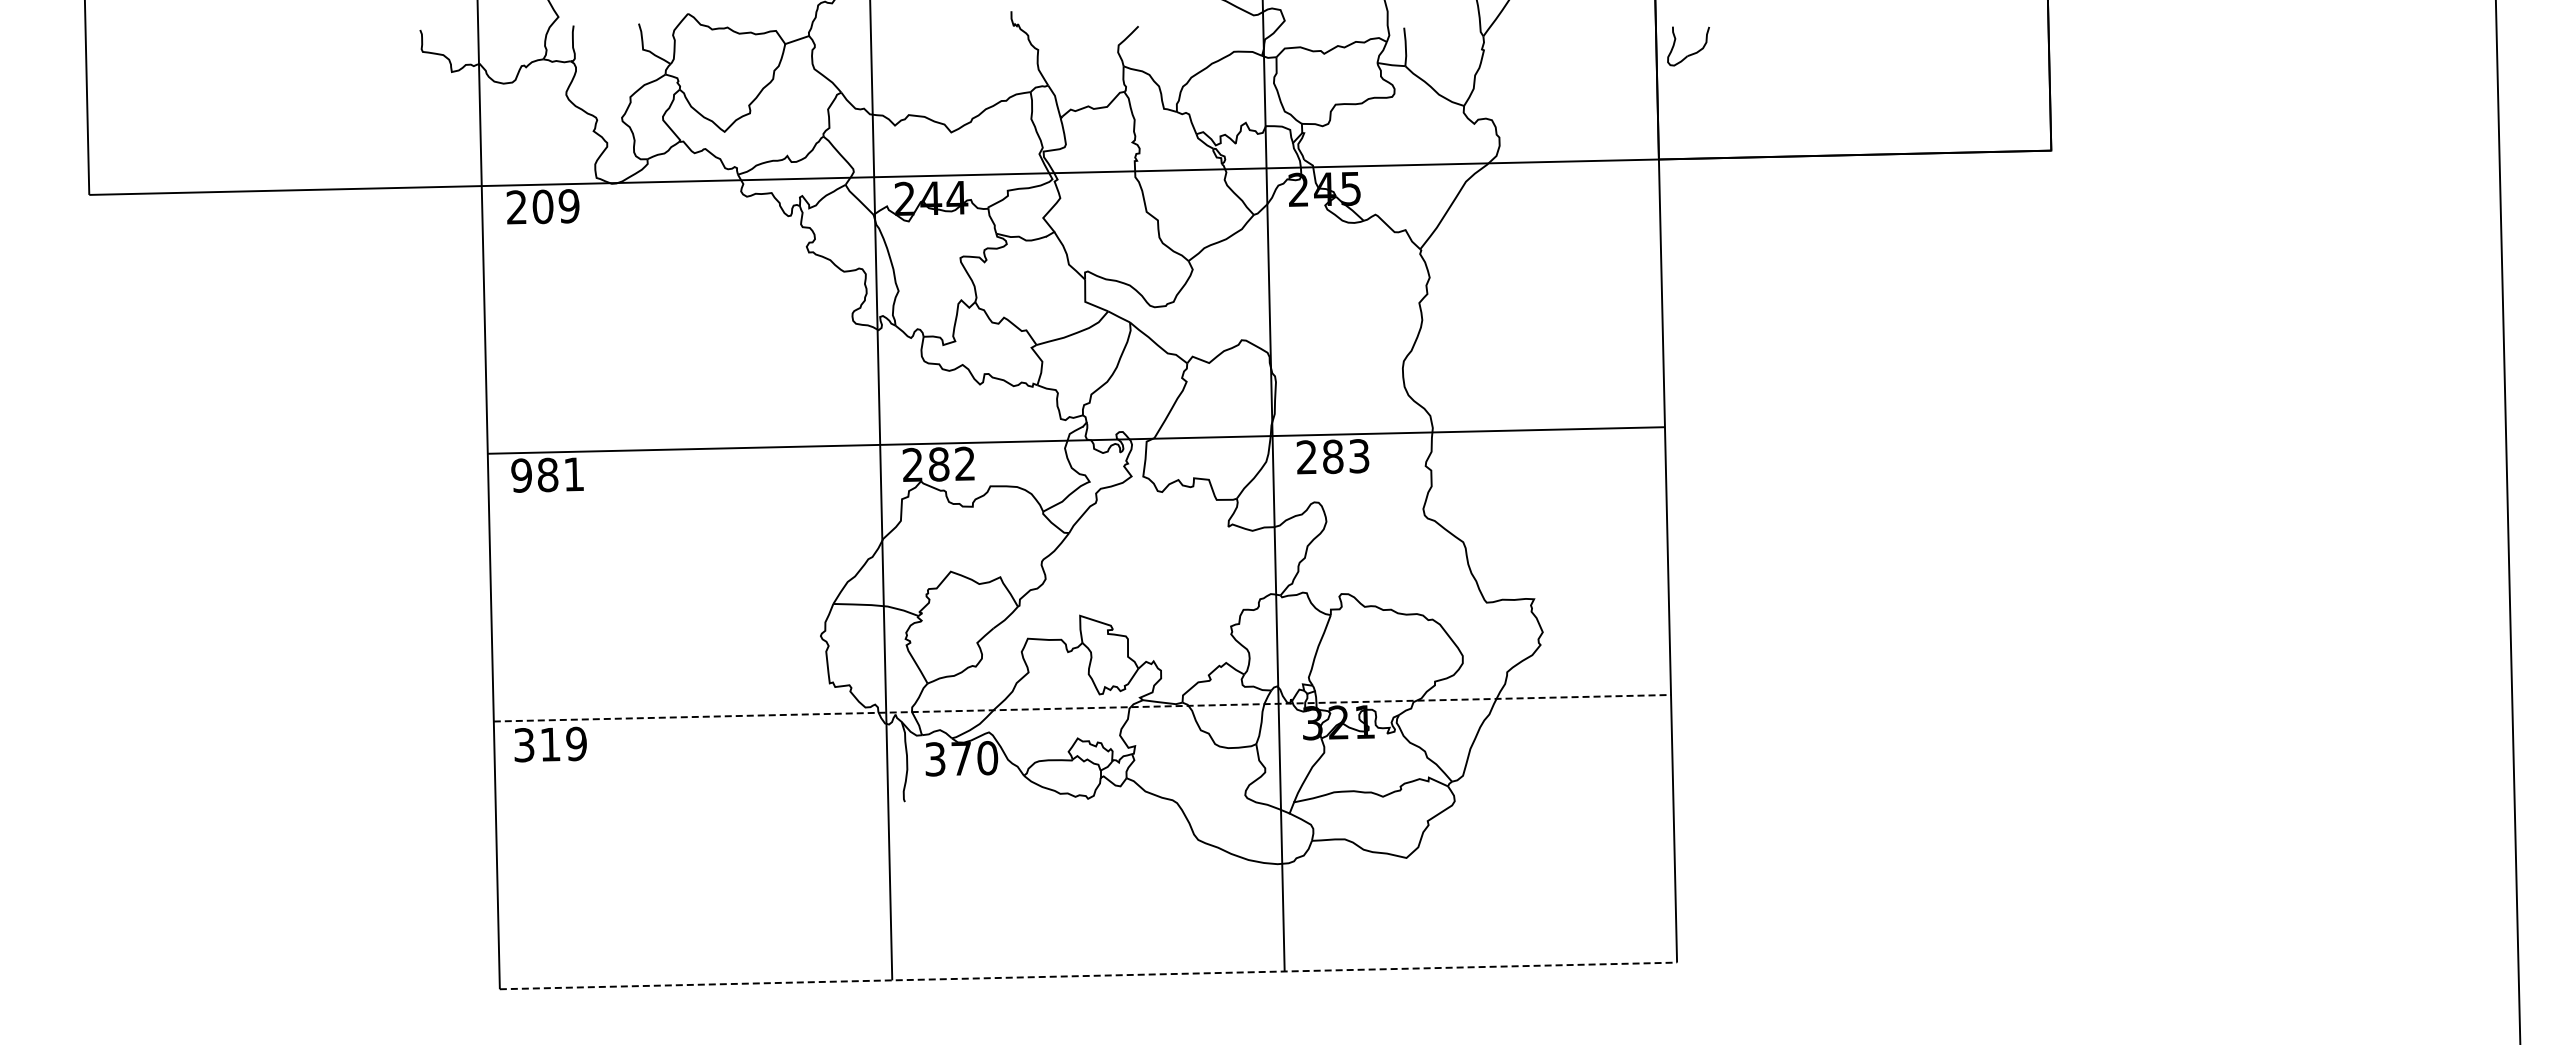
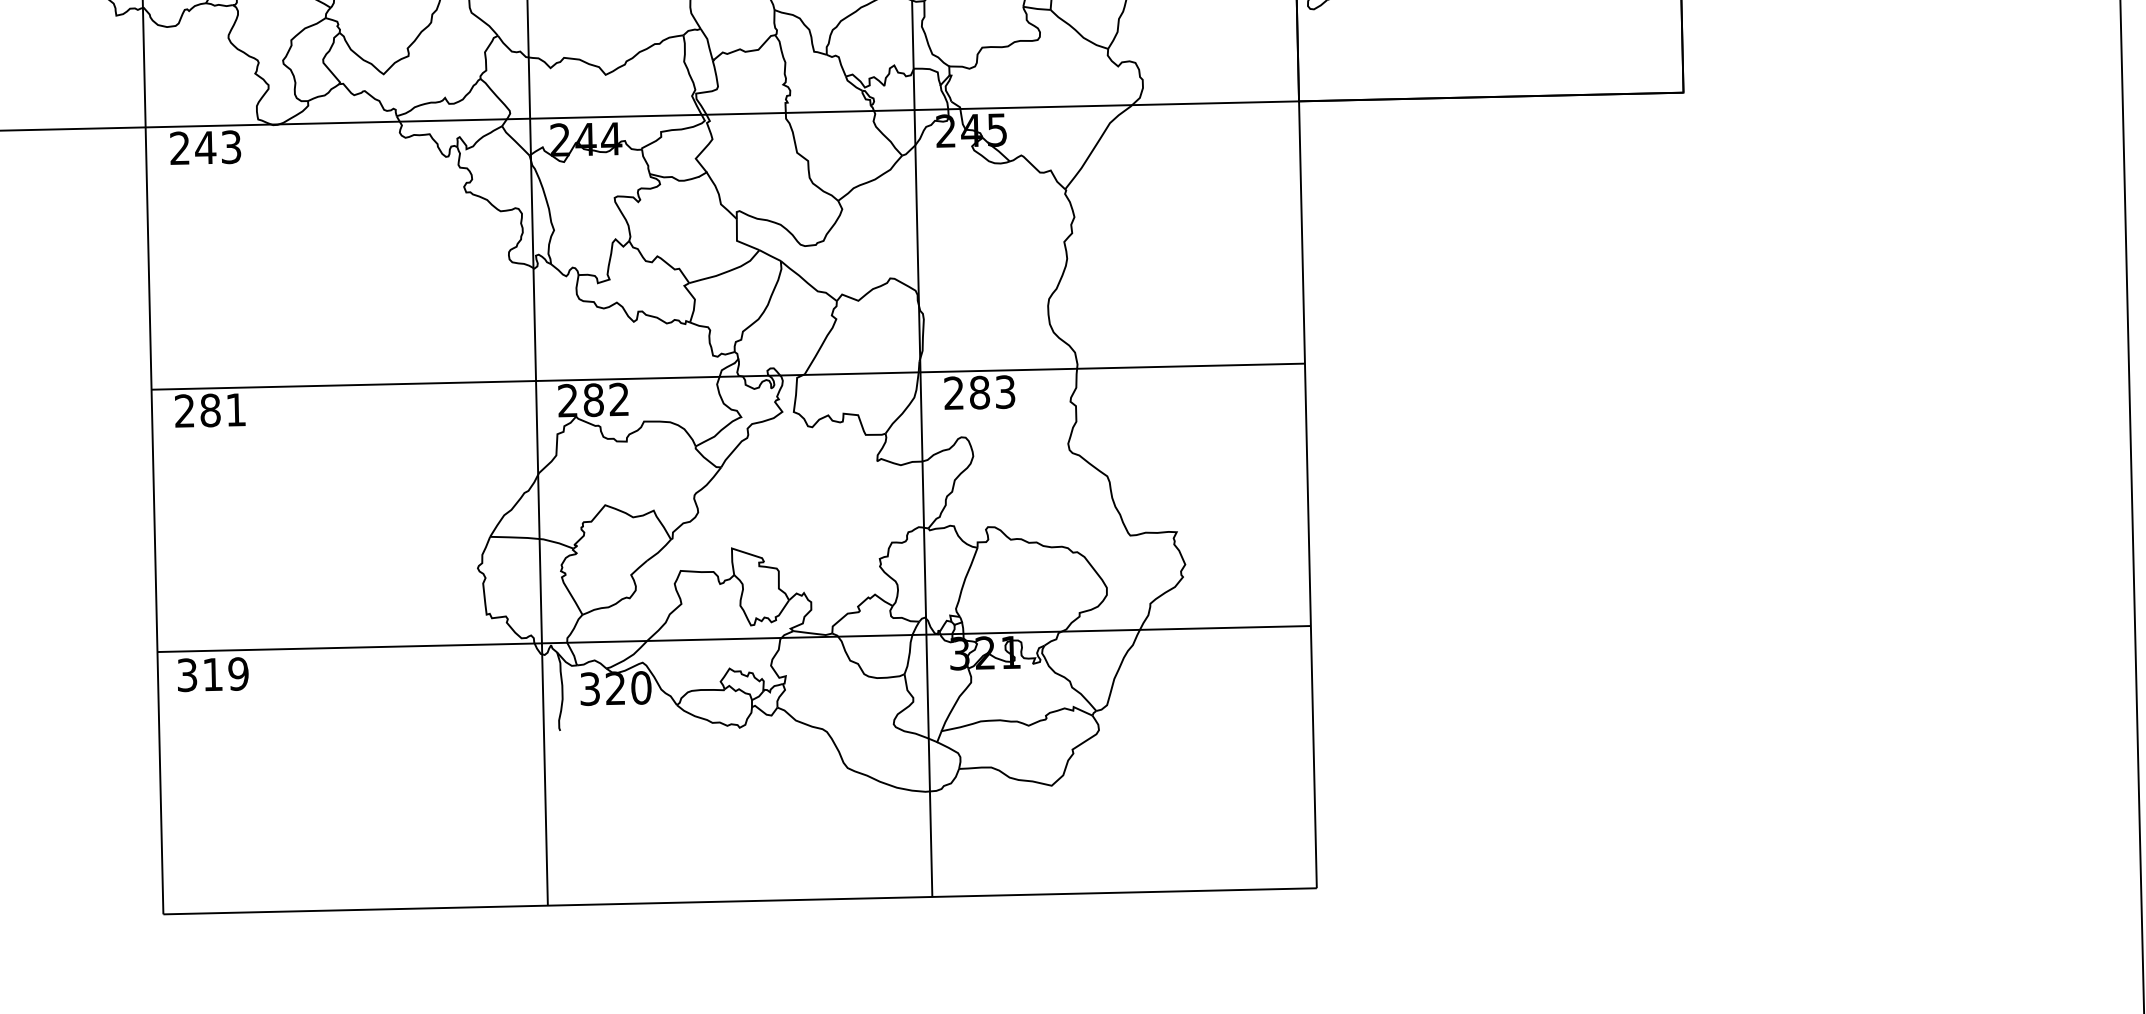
text: (555, 206) -> (217, 147), 209 -> 243
text: (521, 475) -> (184, 410), 981 -> 281
line: (1082, 708) -> (734, 639), dashed -> solid
text: (960, 758) -> (614, 688), 370 -> 320
line: (1088, 975) -> (740, 900), dashed -> solid

